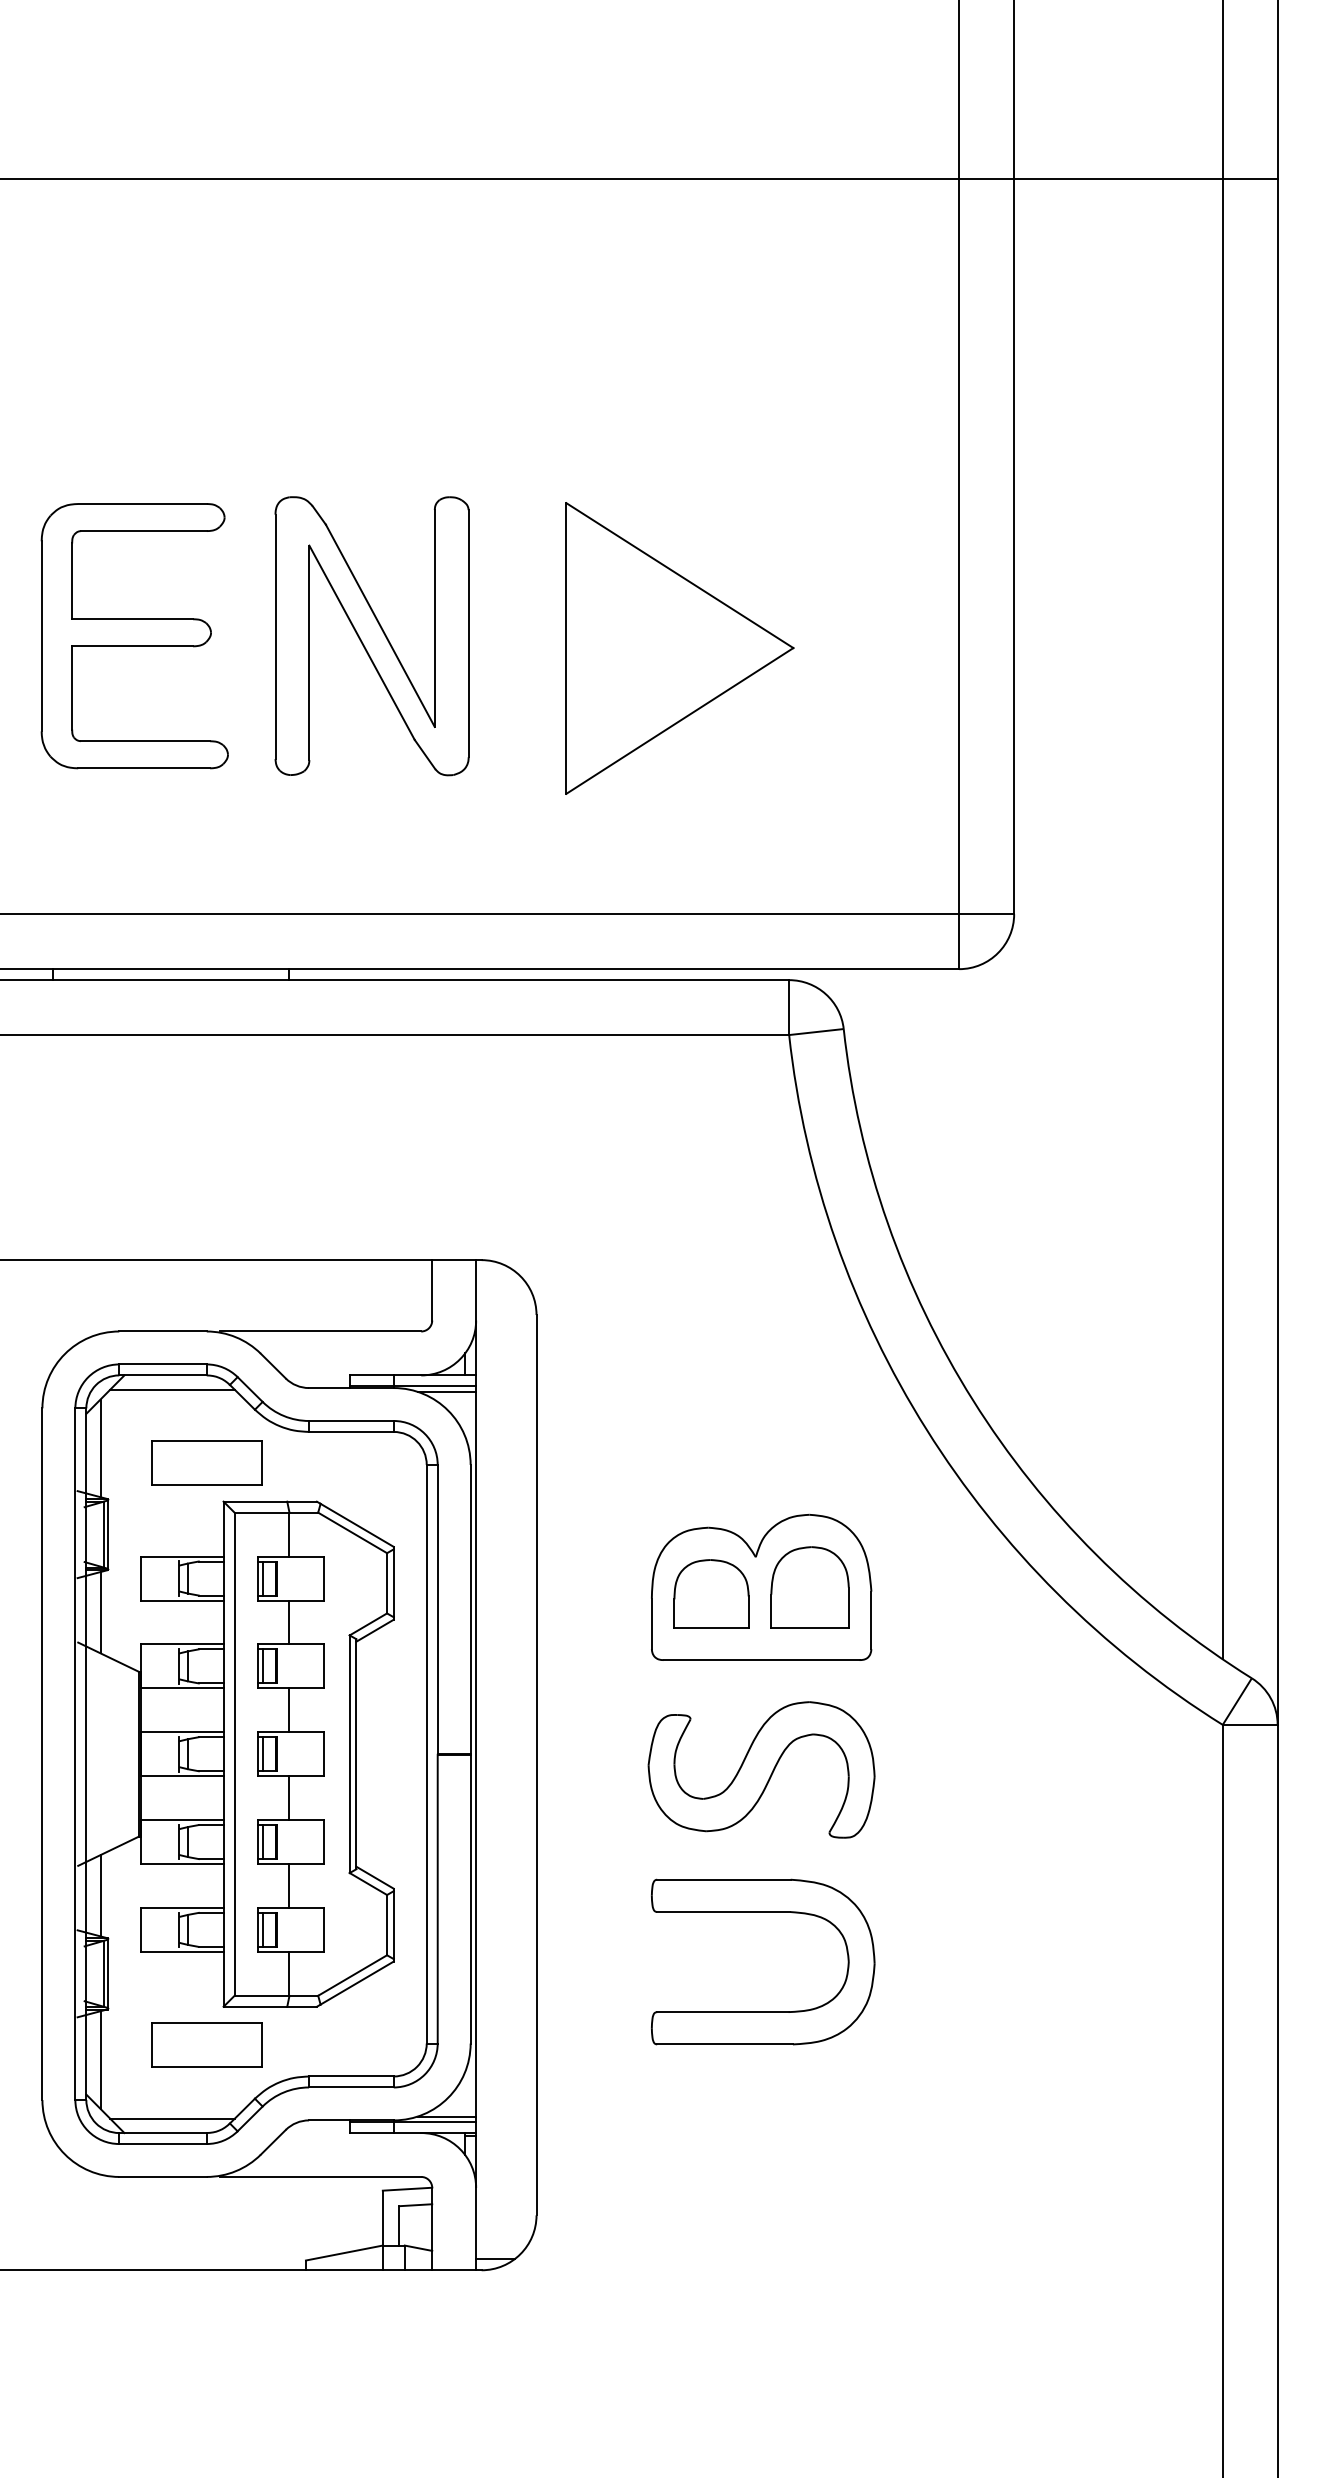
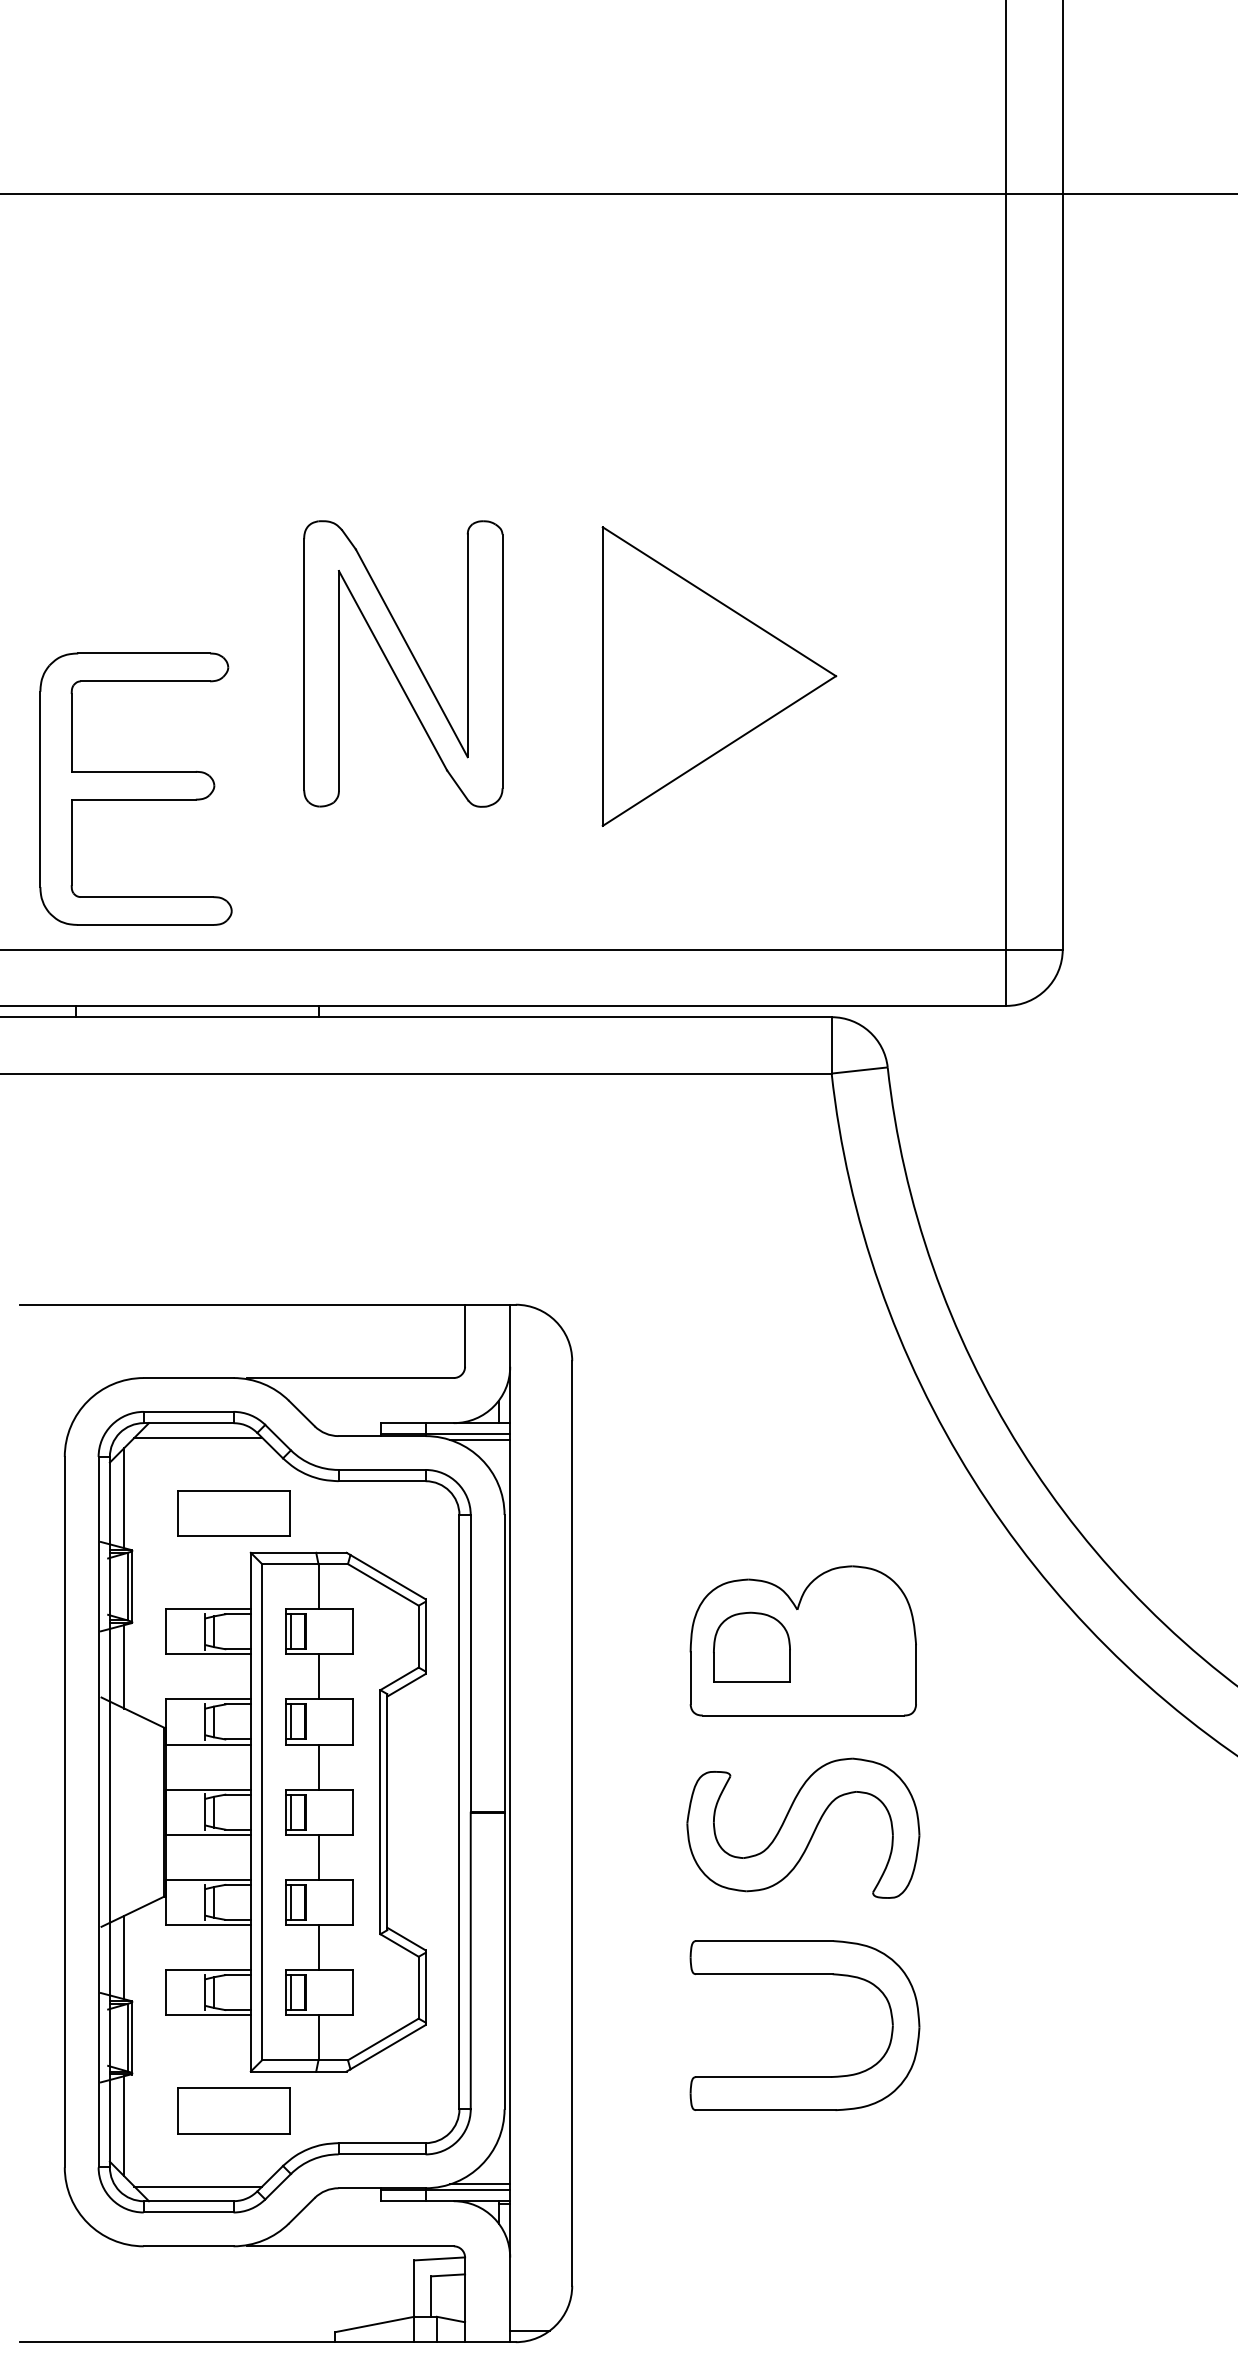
part: (134, 636) -> (135, 789), moved
part: (809, 1587) -> (852, 1640), removed

